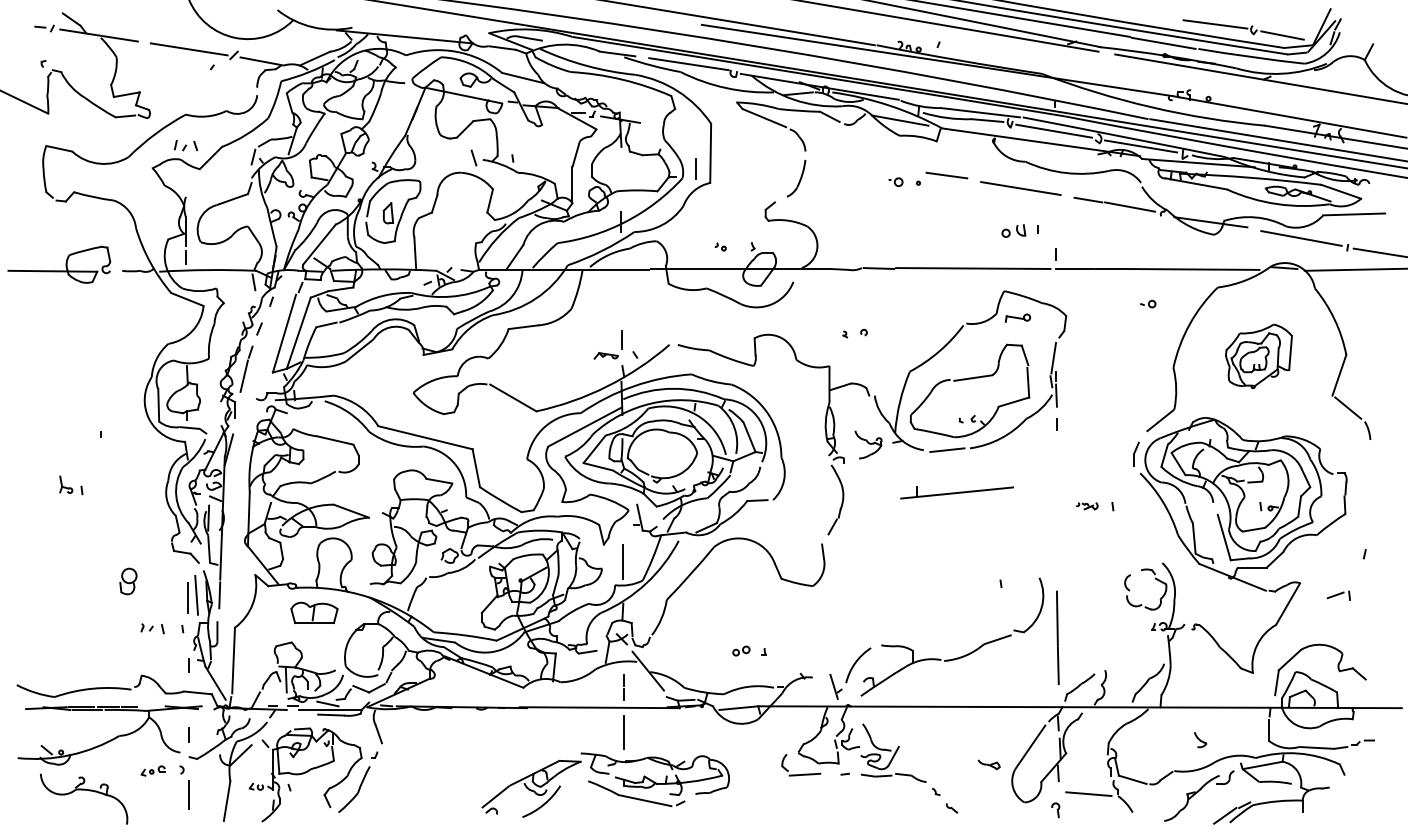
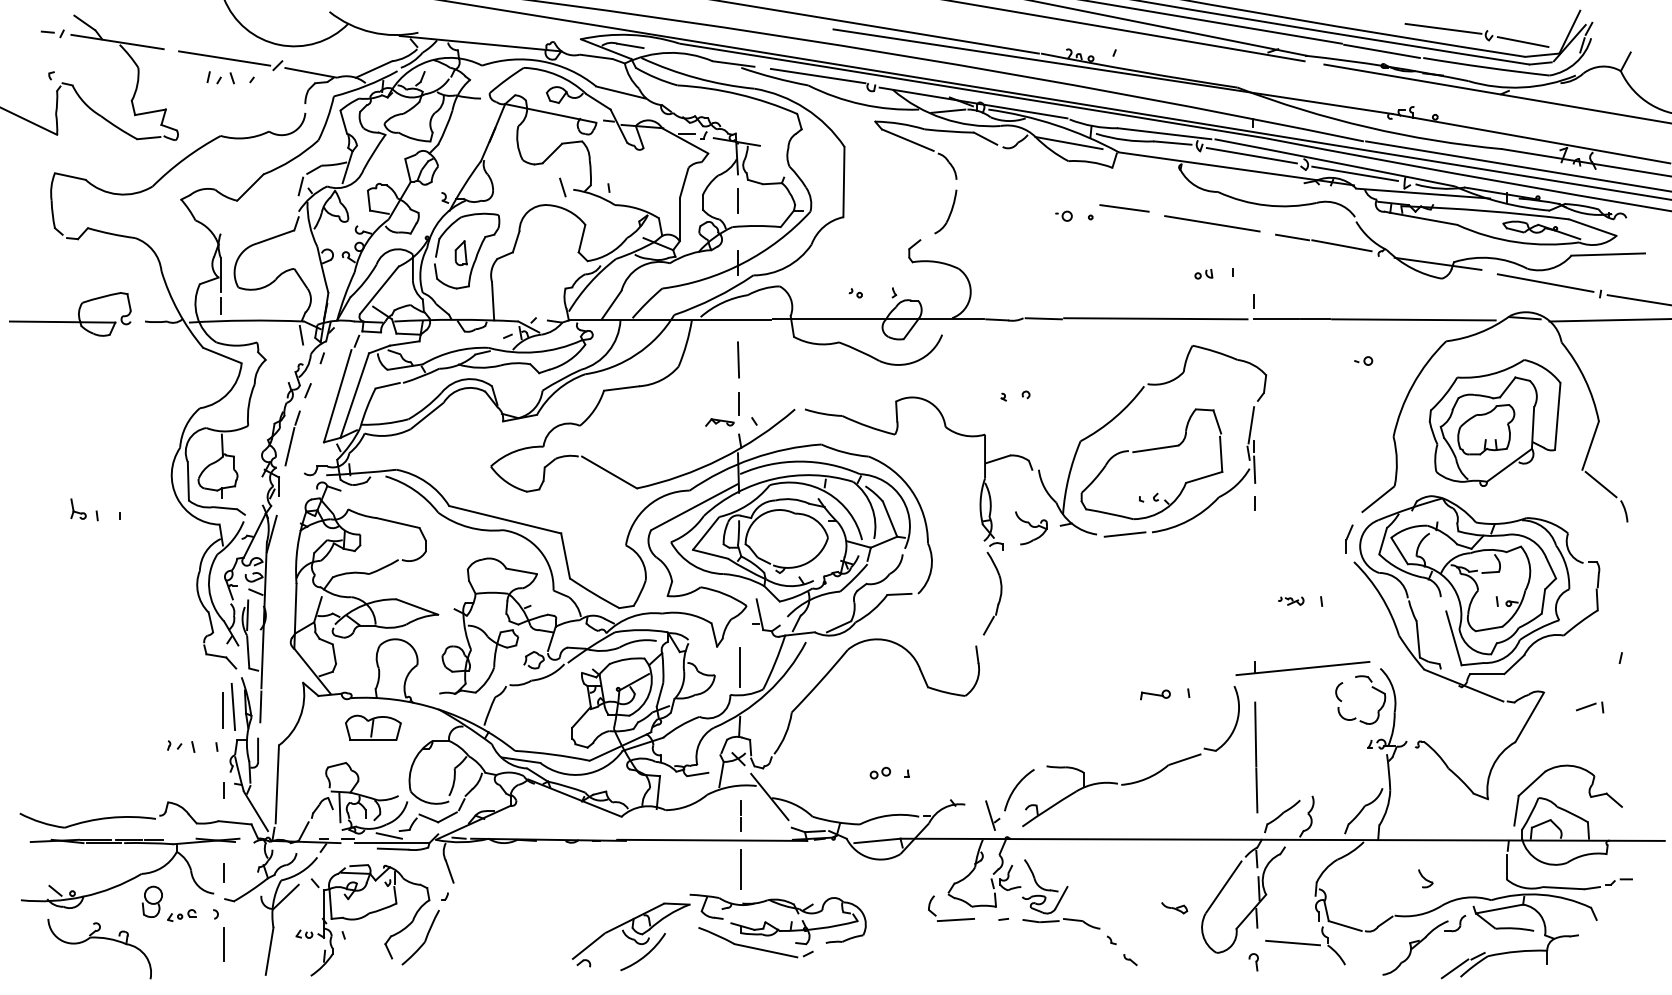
part: (186, 145) -> (221, 77), moved
line: (695, 168) -> (736, 199), moved
part: (1013, 230) -> (1203, 273), size x0.62
line: (621, 302) -> (738, 359), added
part: (1017, 317) -> (1154, 694), moved
part: (1258, 356) -> (1494, 423), size x1.67
part: (71, 485) -> (84, 509), moved
part: (956, 492) -> (1302, 667), moved
part: (128, 581) -> (152, 901), moved

